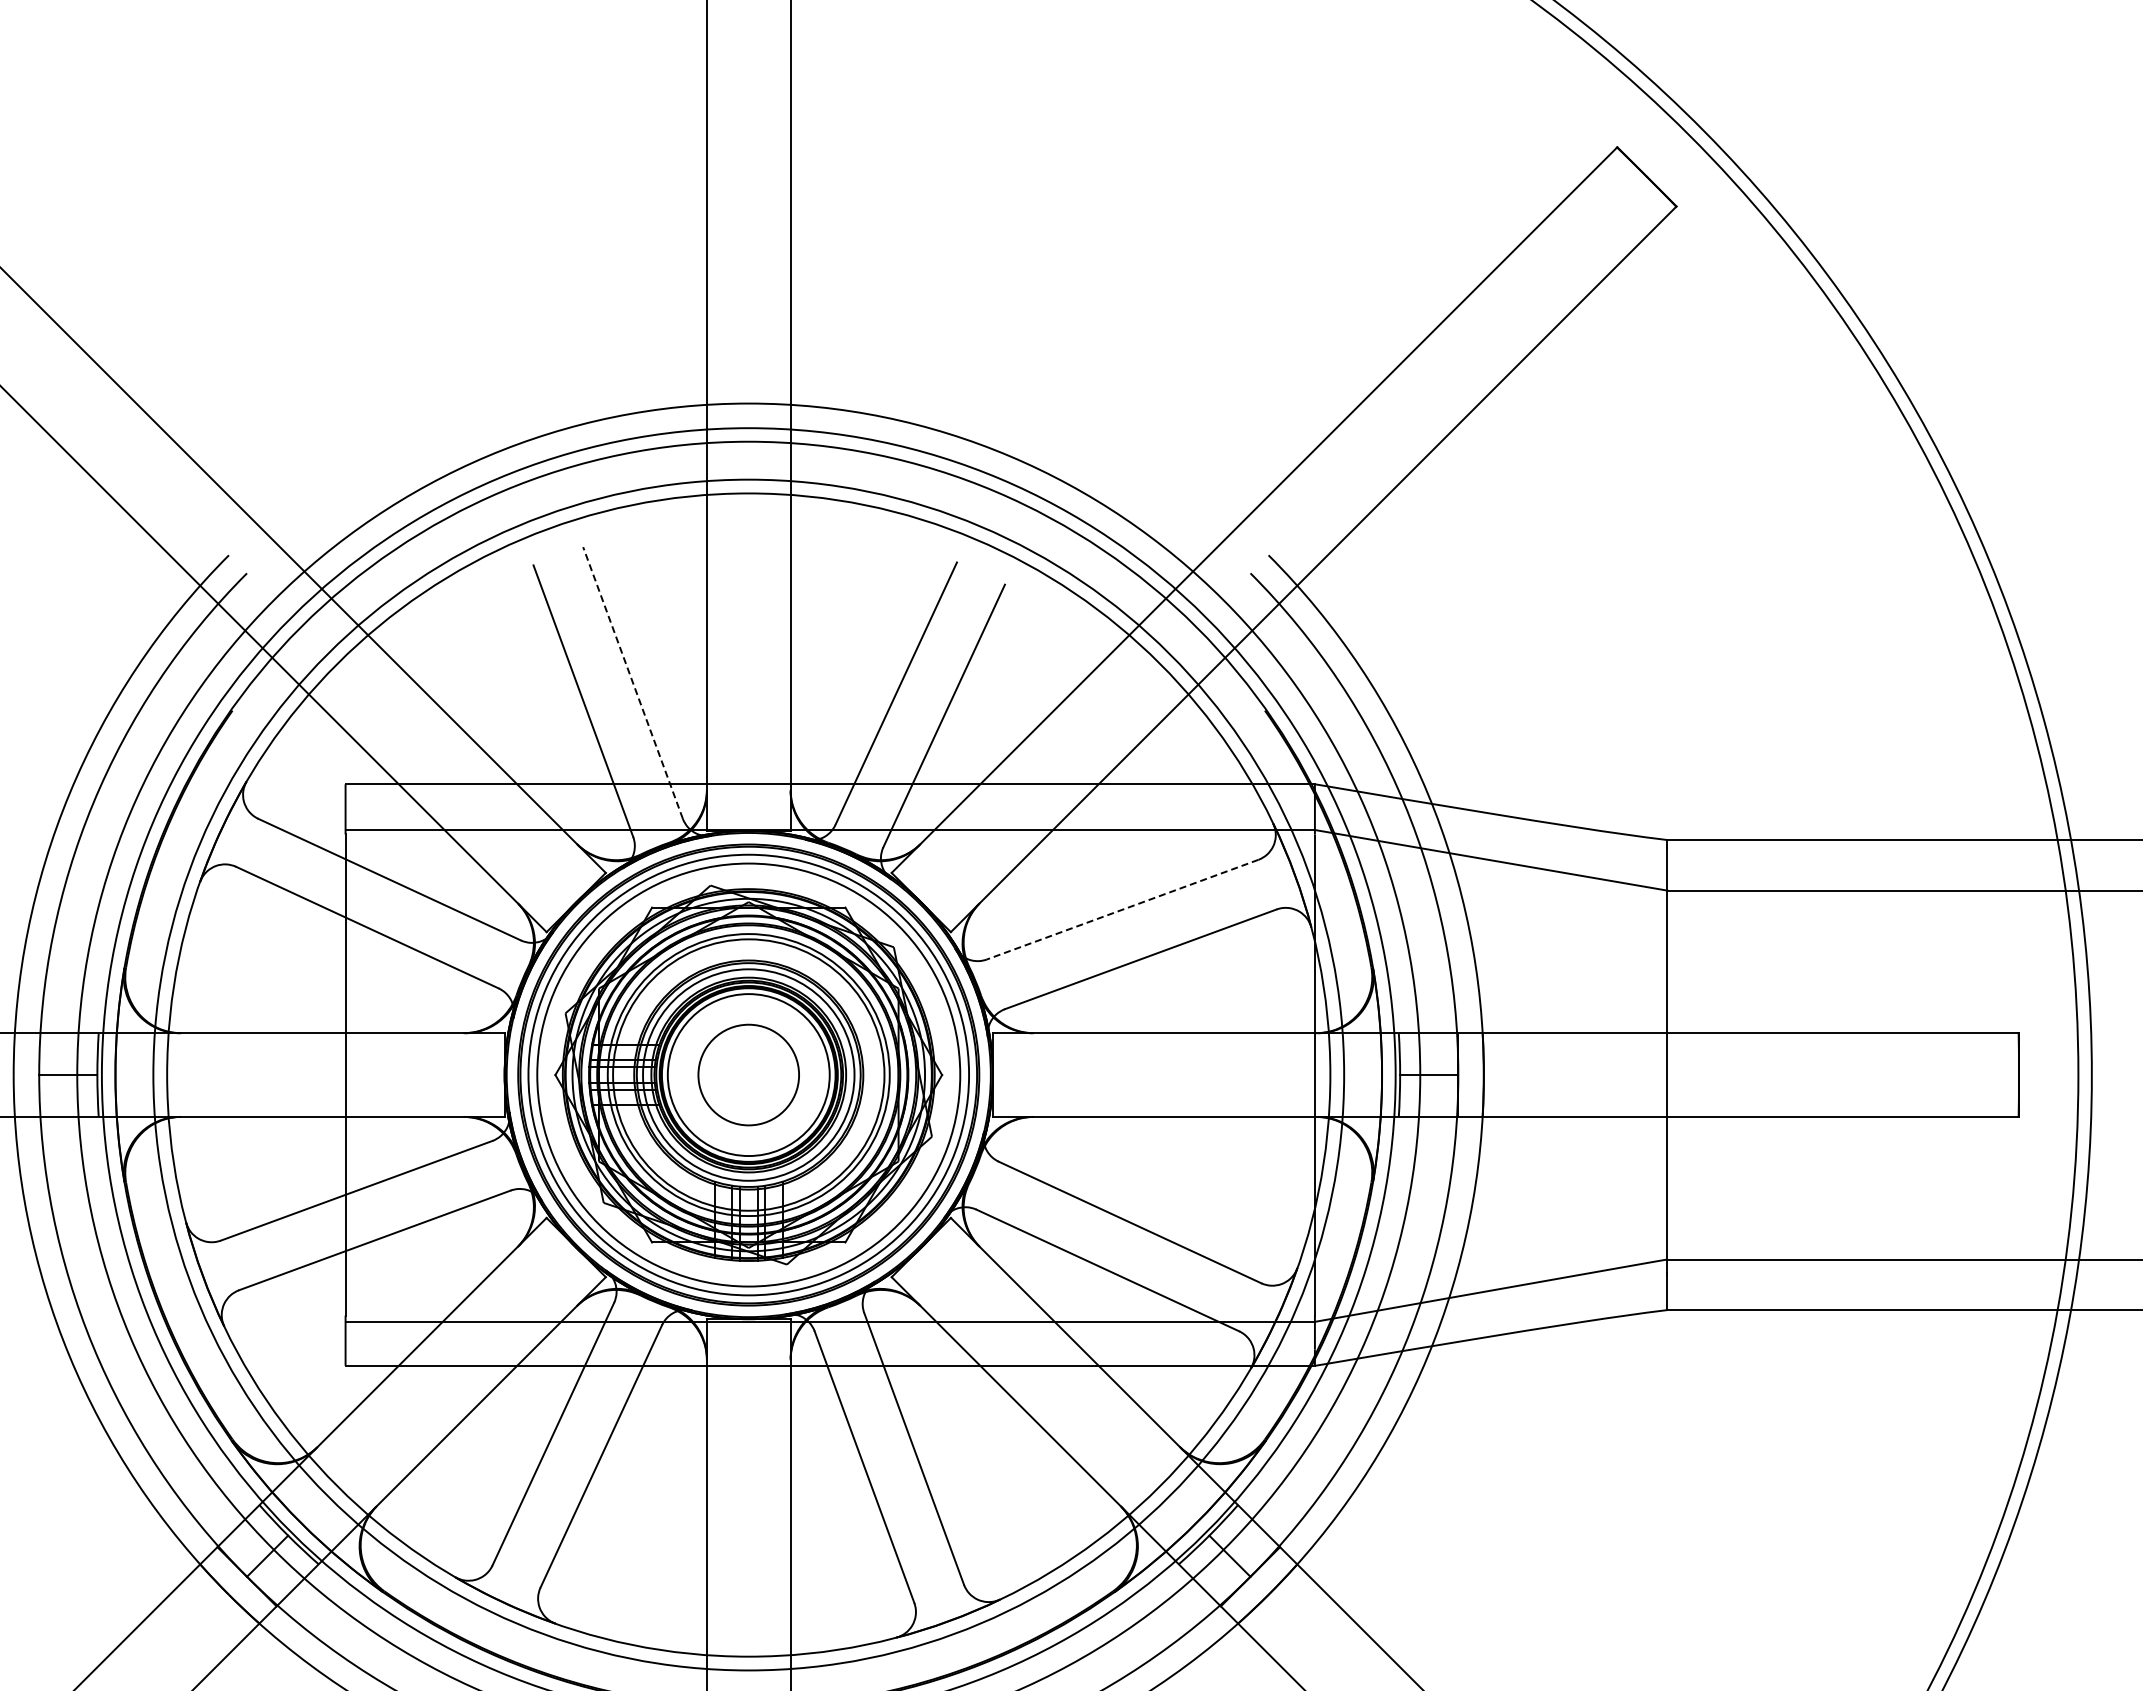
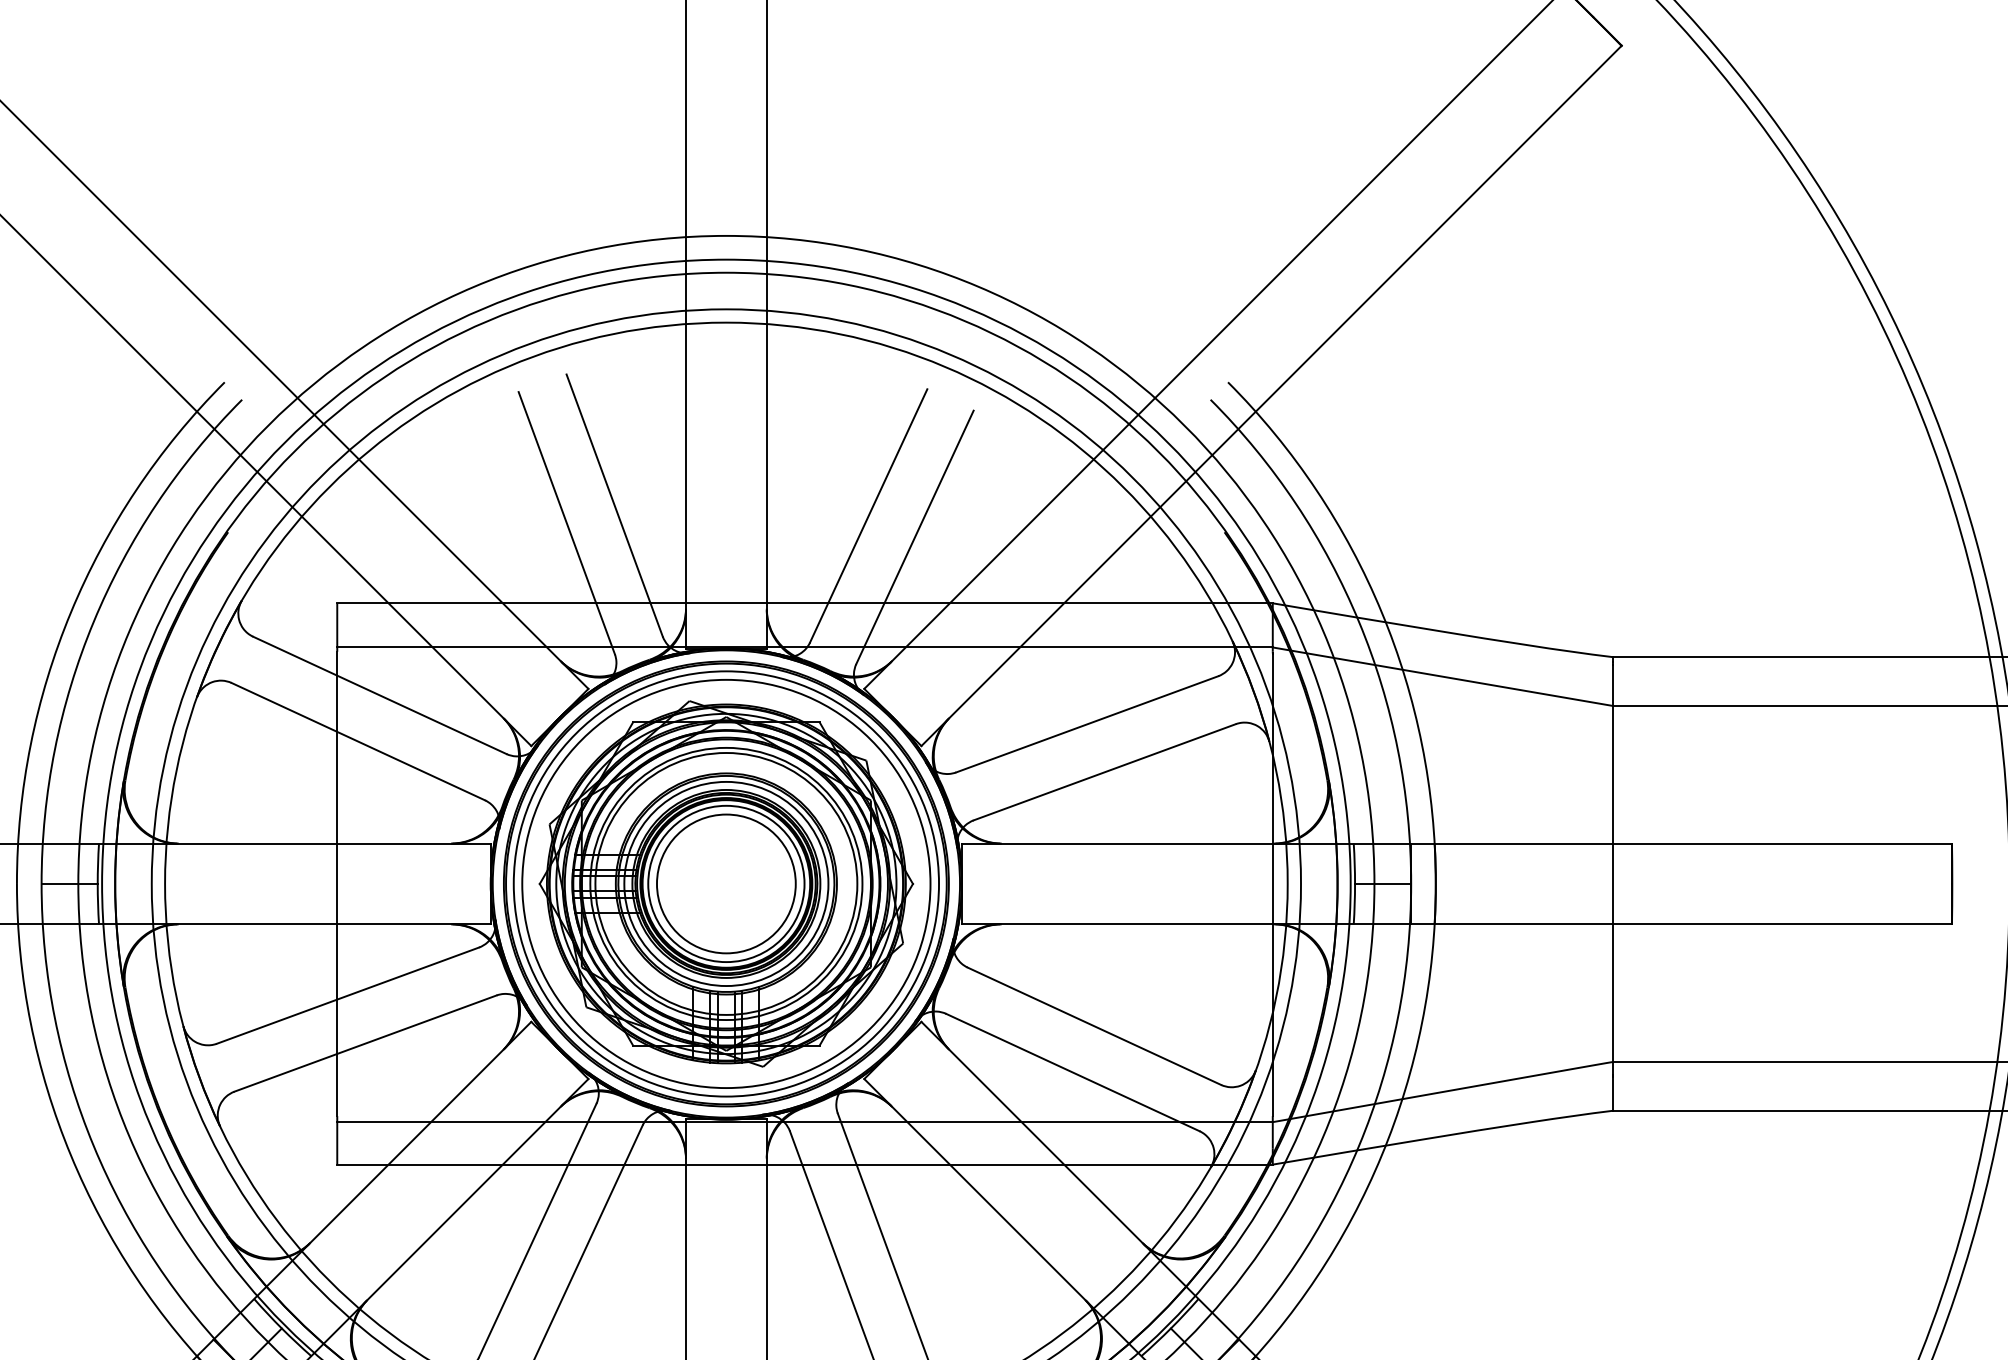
line: (633, 682) -> (615, 505), dashed -> solid
line: (1122, 909) -> (1087, 724), dashed -> solid
circle: (748, 1074) -> (726, 883), size x1.43

